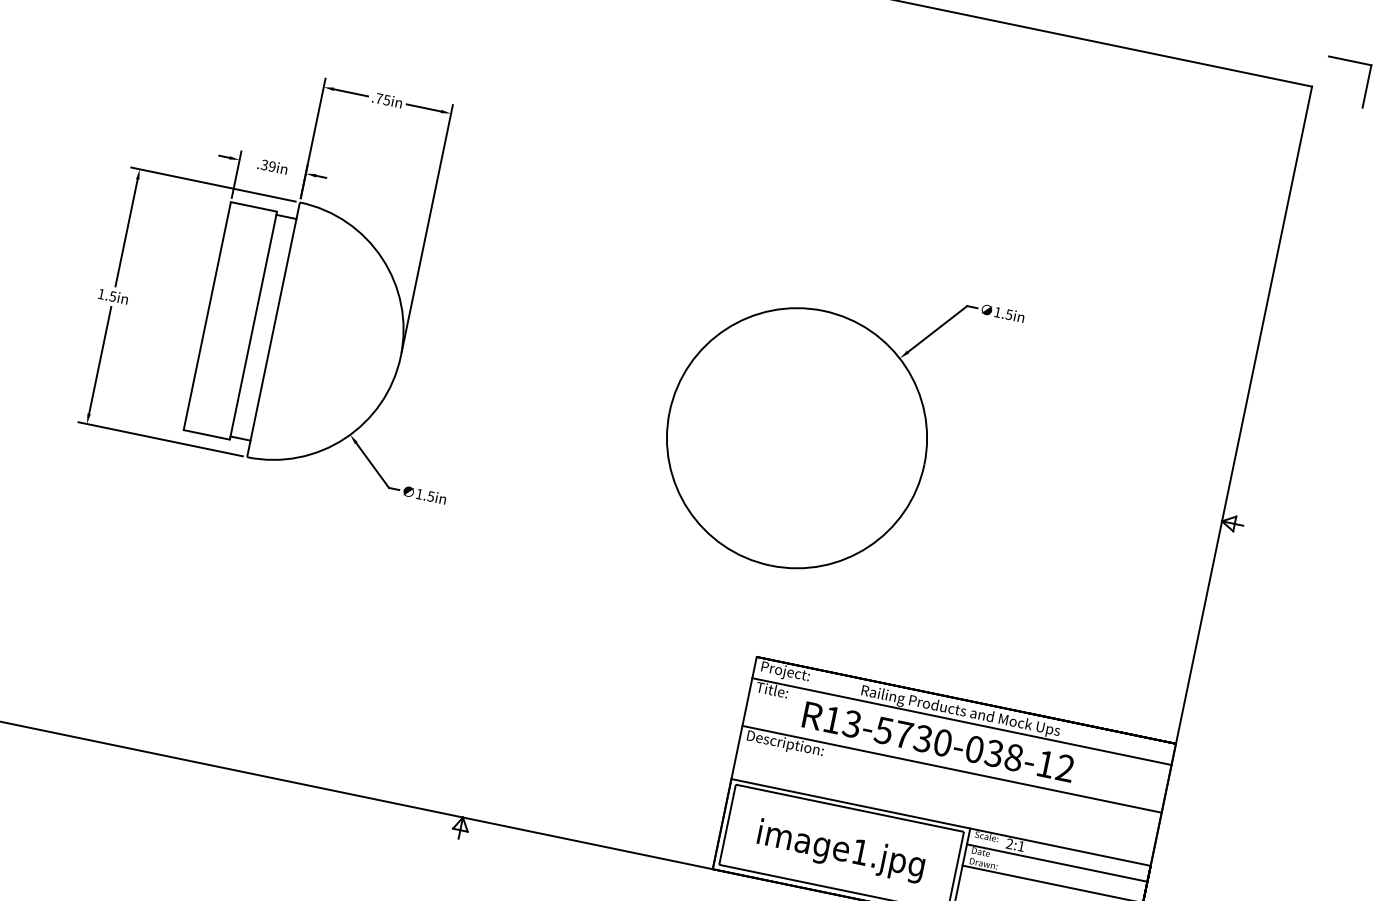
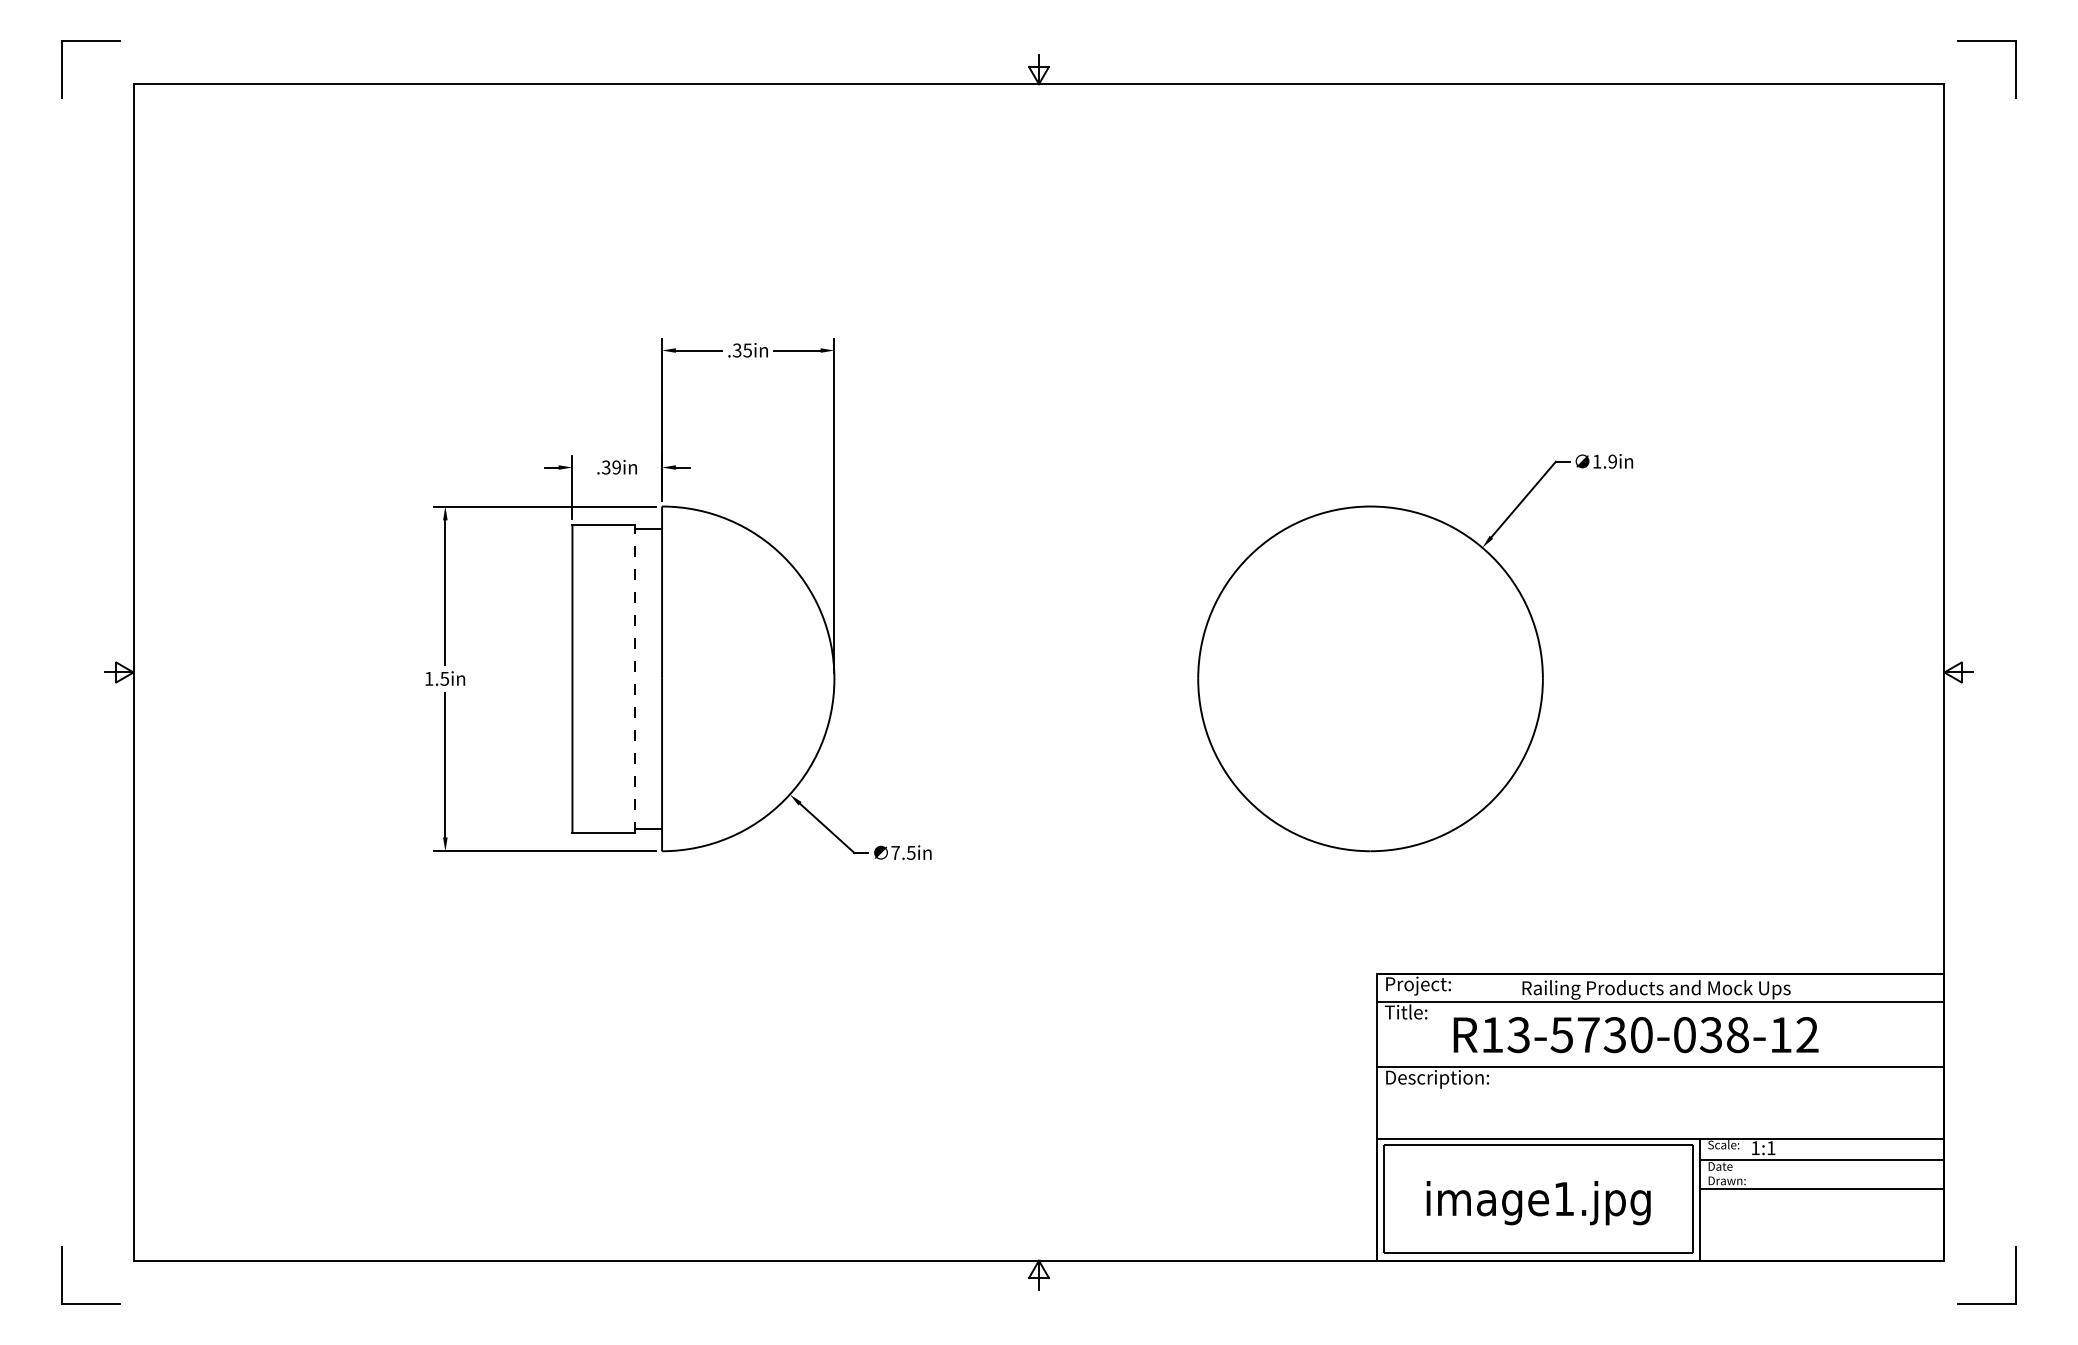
text: (378, 98) -> (736, 350), .75in -> .35in
text: (1009, 314) -> (1612, 461), 1.5in -> 1.9in
arc: (253, 325) -> (634, 678), solid -> dashed
text: (419, 493) -> (895, 852), 1.5in -> 7.5in
text: (1009, 843) -> (1755, 1147), 2:1 -> 1:1

